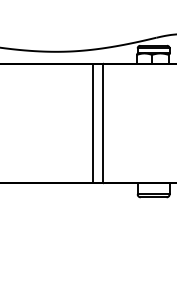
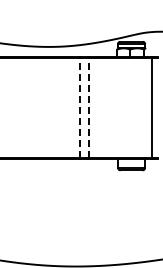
line: (93, 123) -> (80, 107), solid -> dashed
line: (102, 123) -> (88, 107), solid -> dashed

